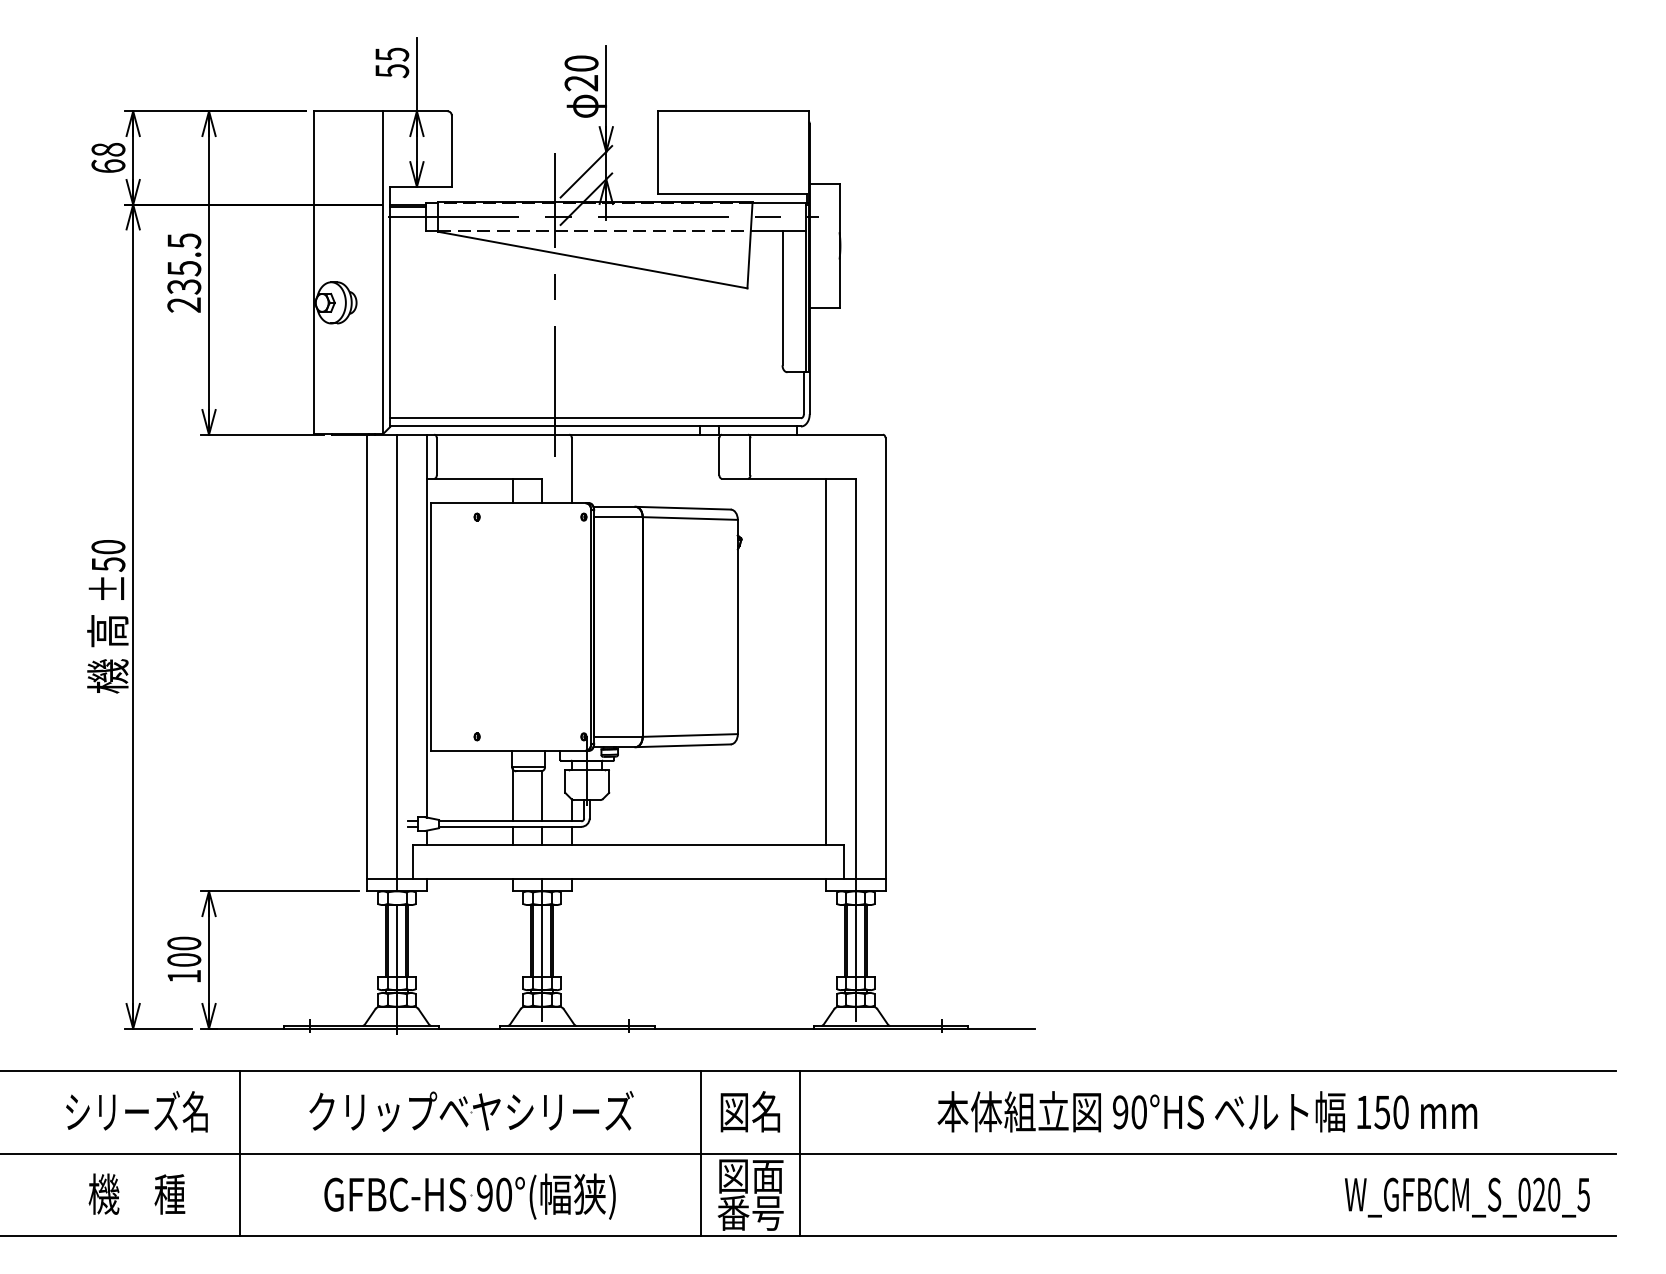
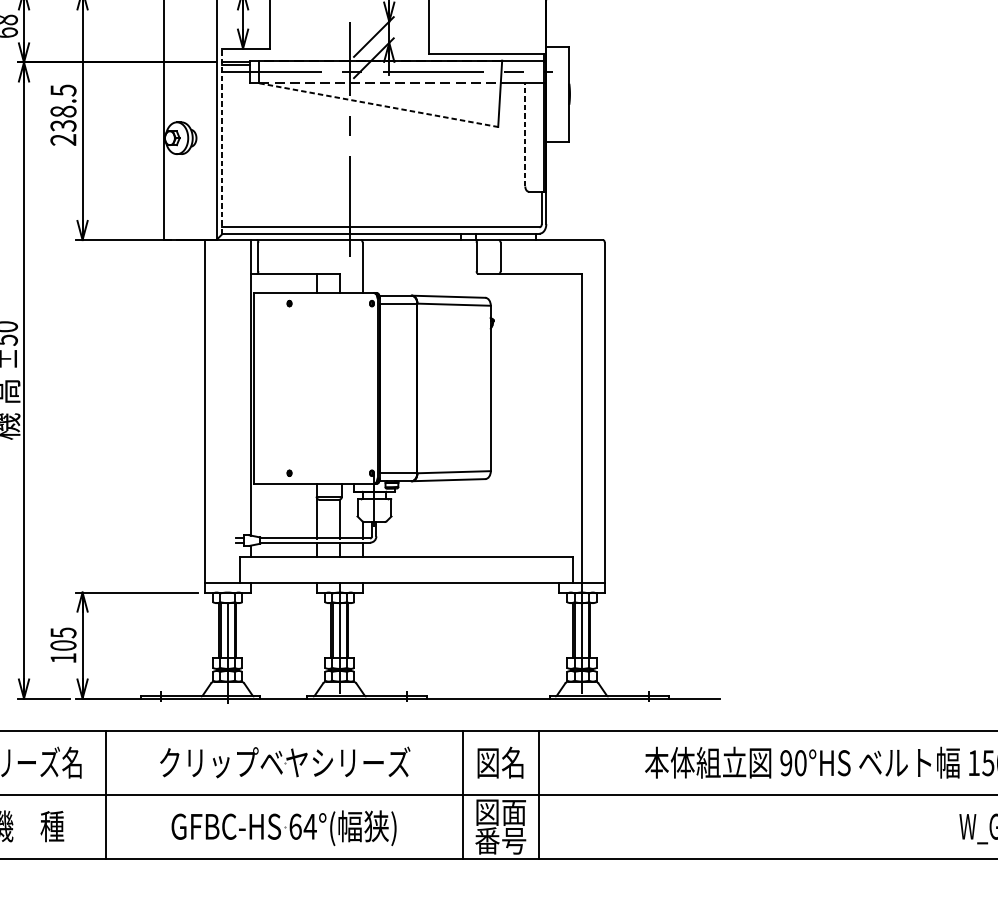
line: (593, 260) -> (379, 105), solid -> dashed
text: (184, 268) -> (63, 111), 235.5 -> 238.5
line: (782, 297) -> (525, 134), solid -> dashed
line: (390, 306) -> (222, 141), solid -> dashed
line: (826, 661) -> (559, 415), removed
line: (397, 662) -> (228, 415), removed
text: (184, 943) -> (63, 632), 100 -> 105
text: (494, 1194) -> (302, 826), 90°( -> 64°(

